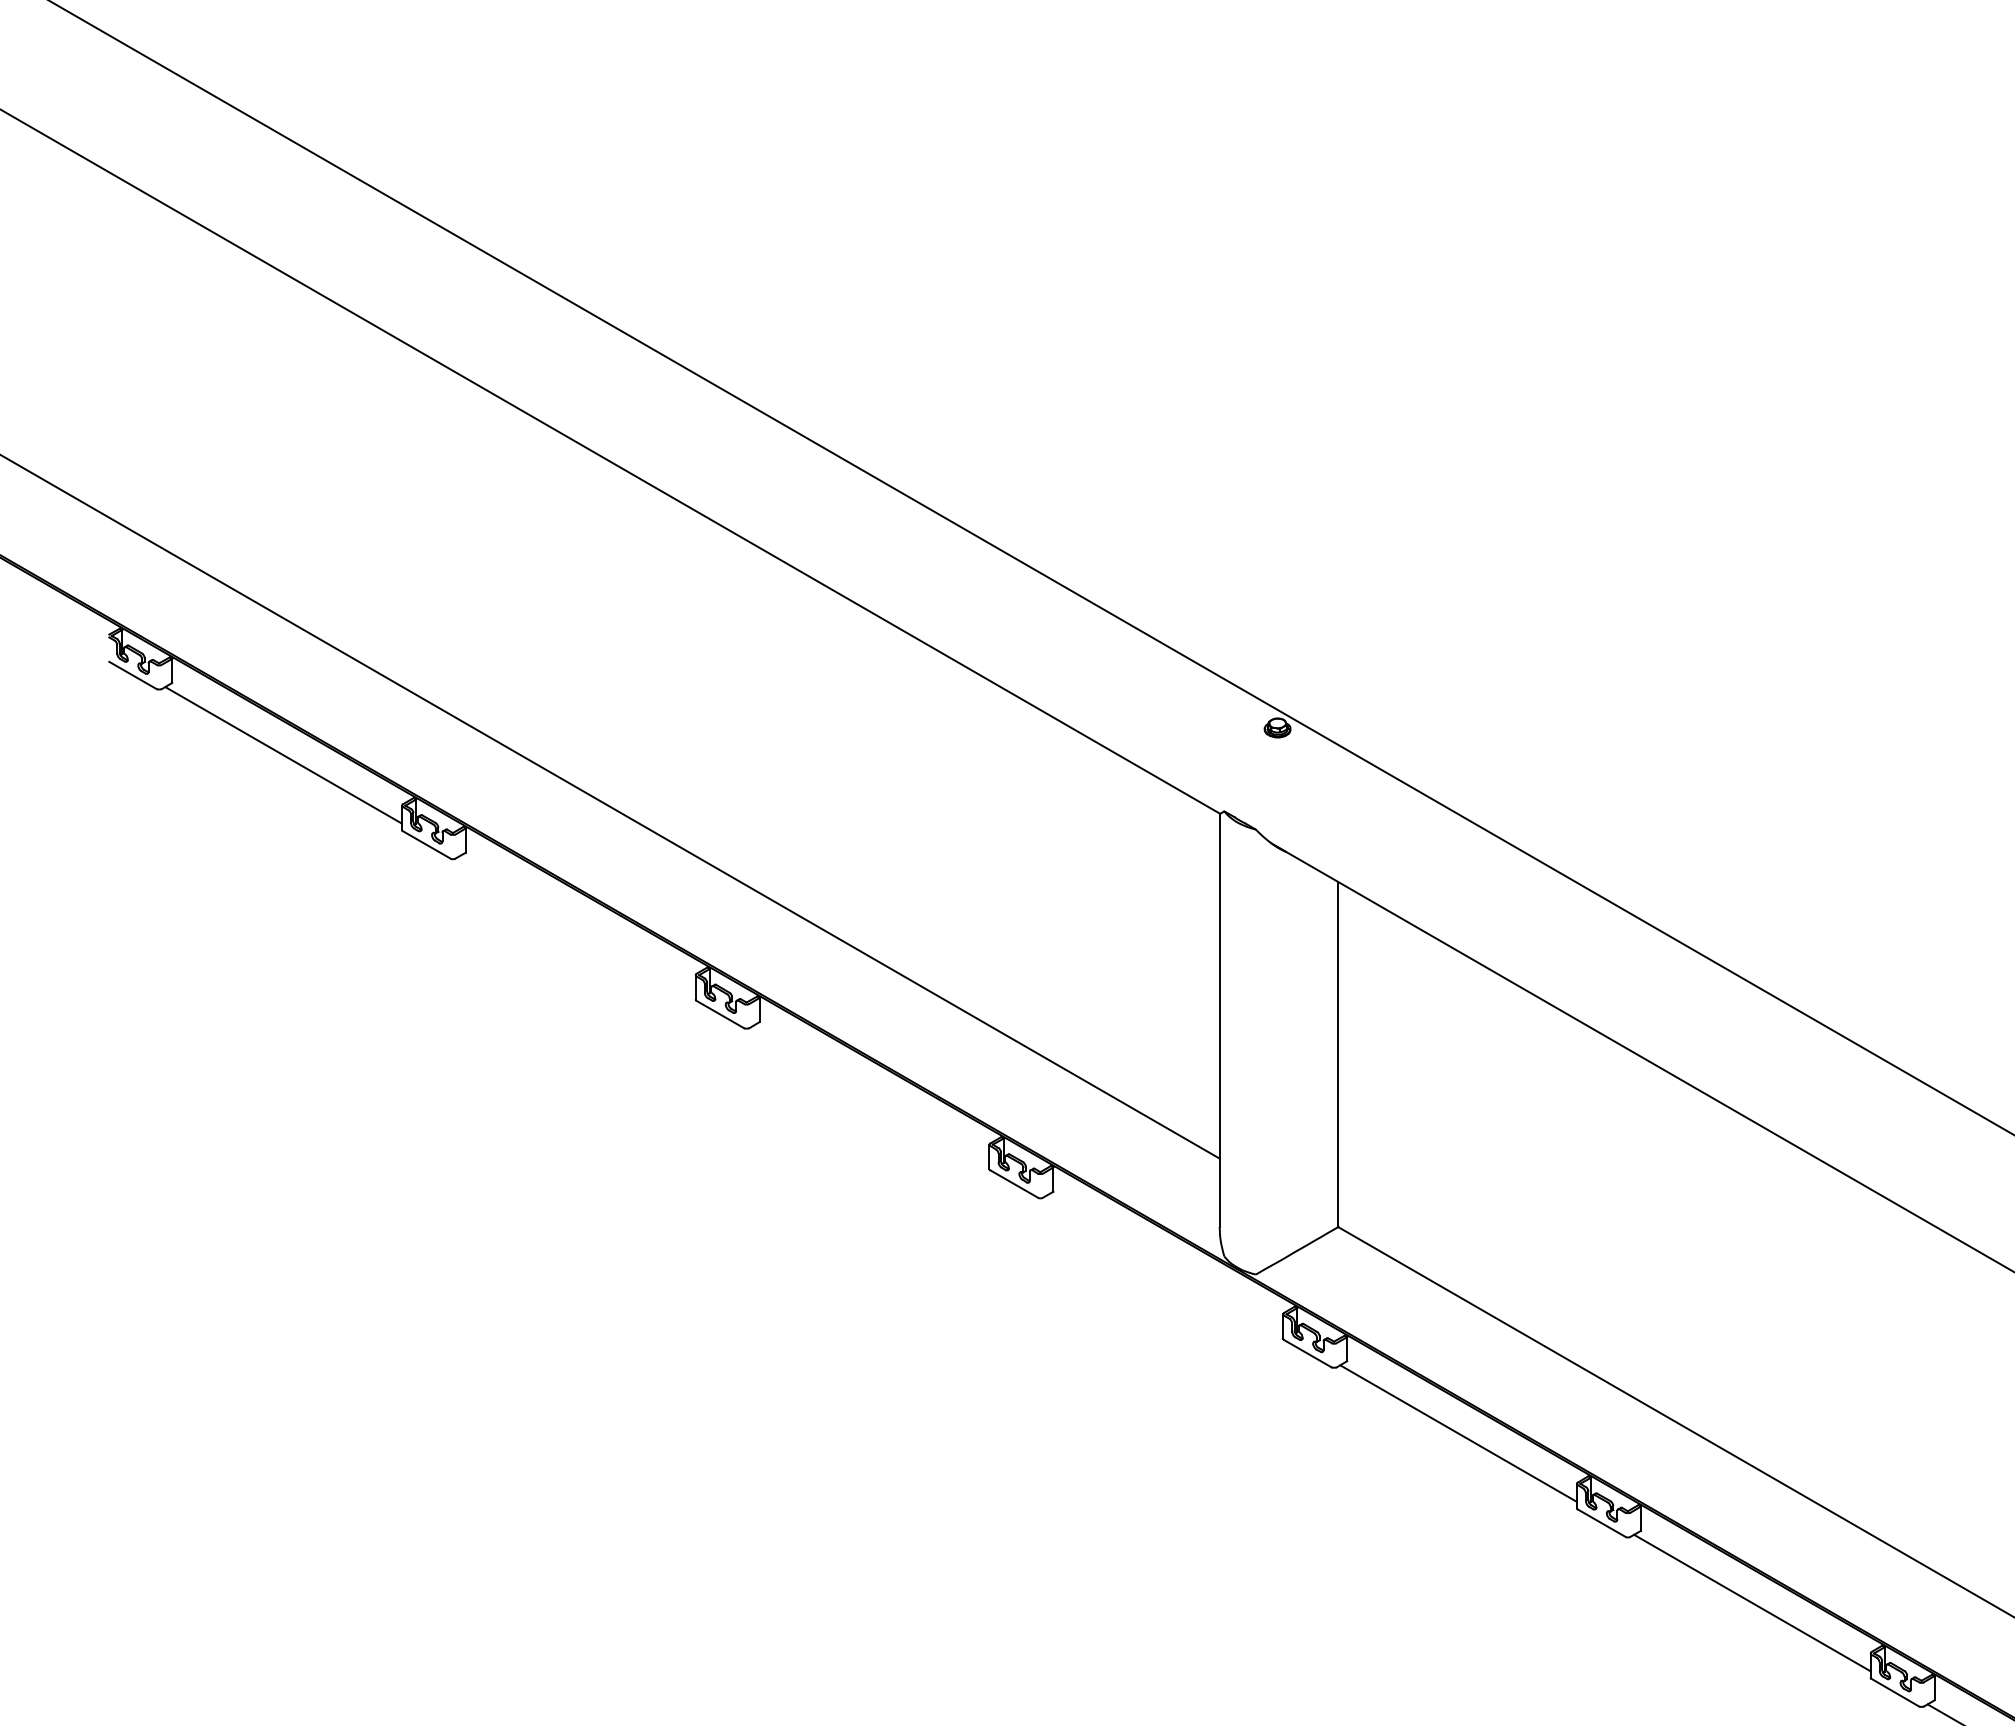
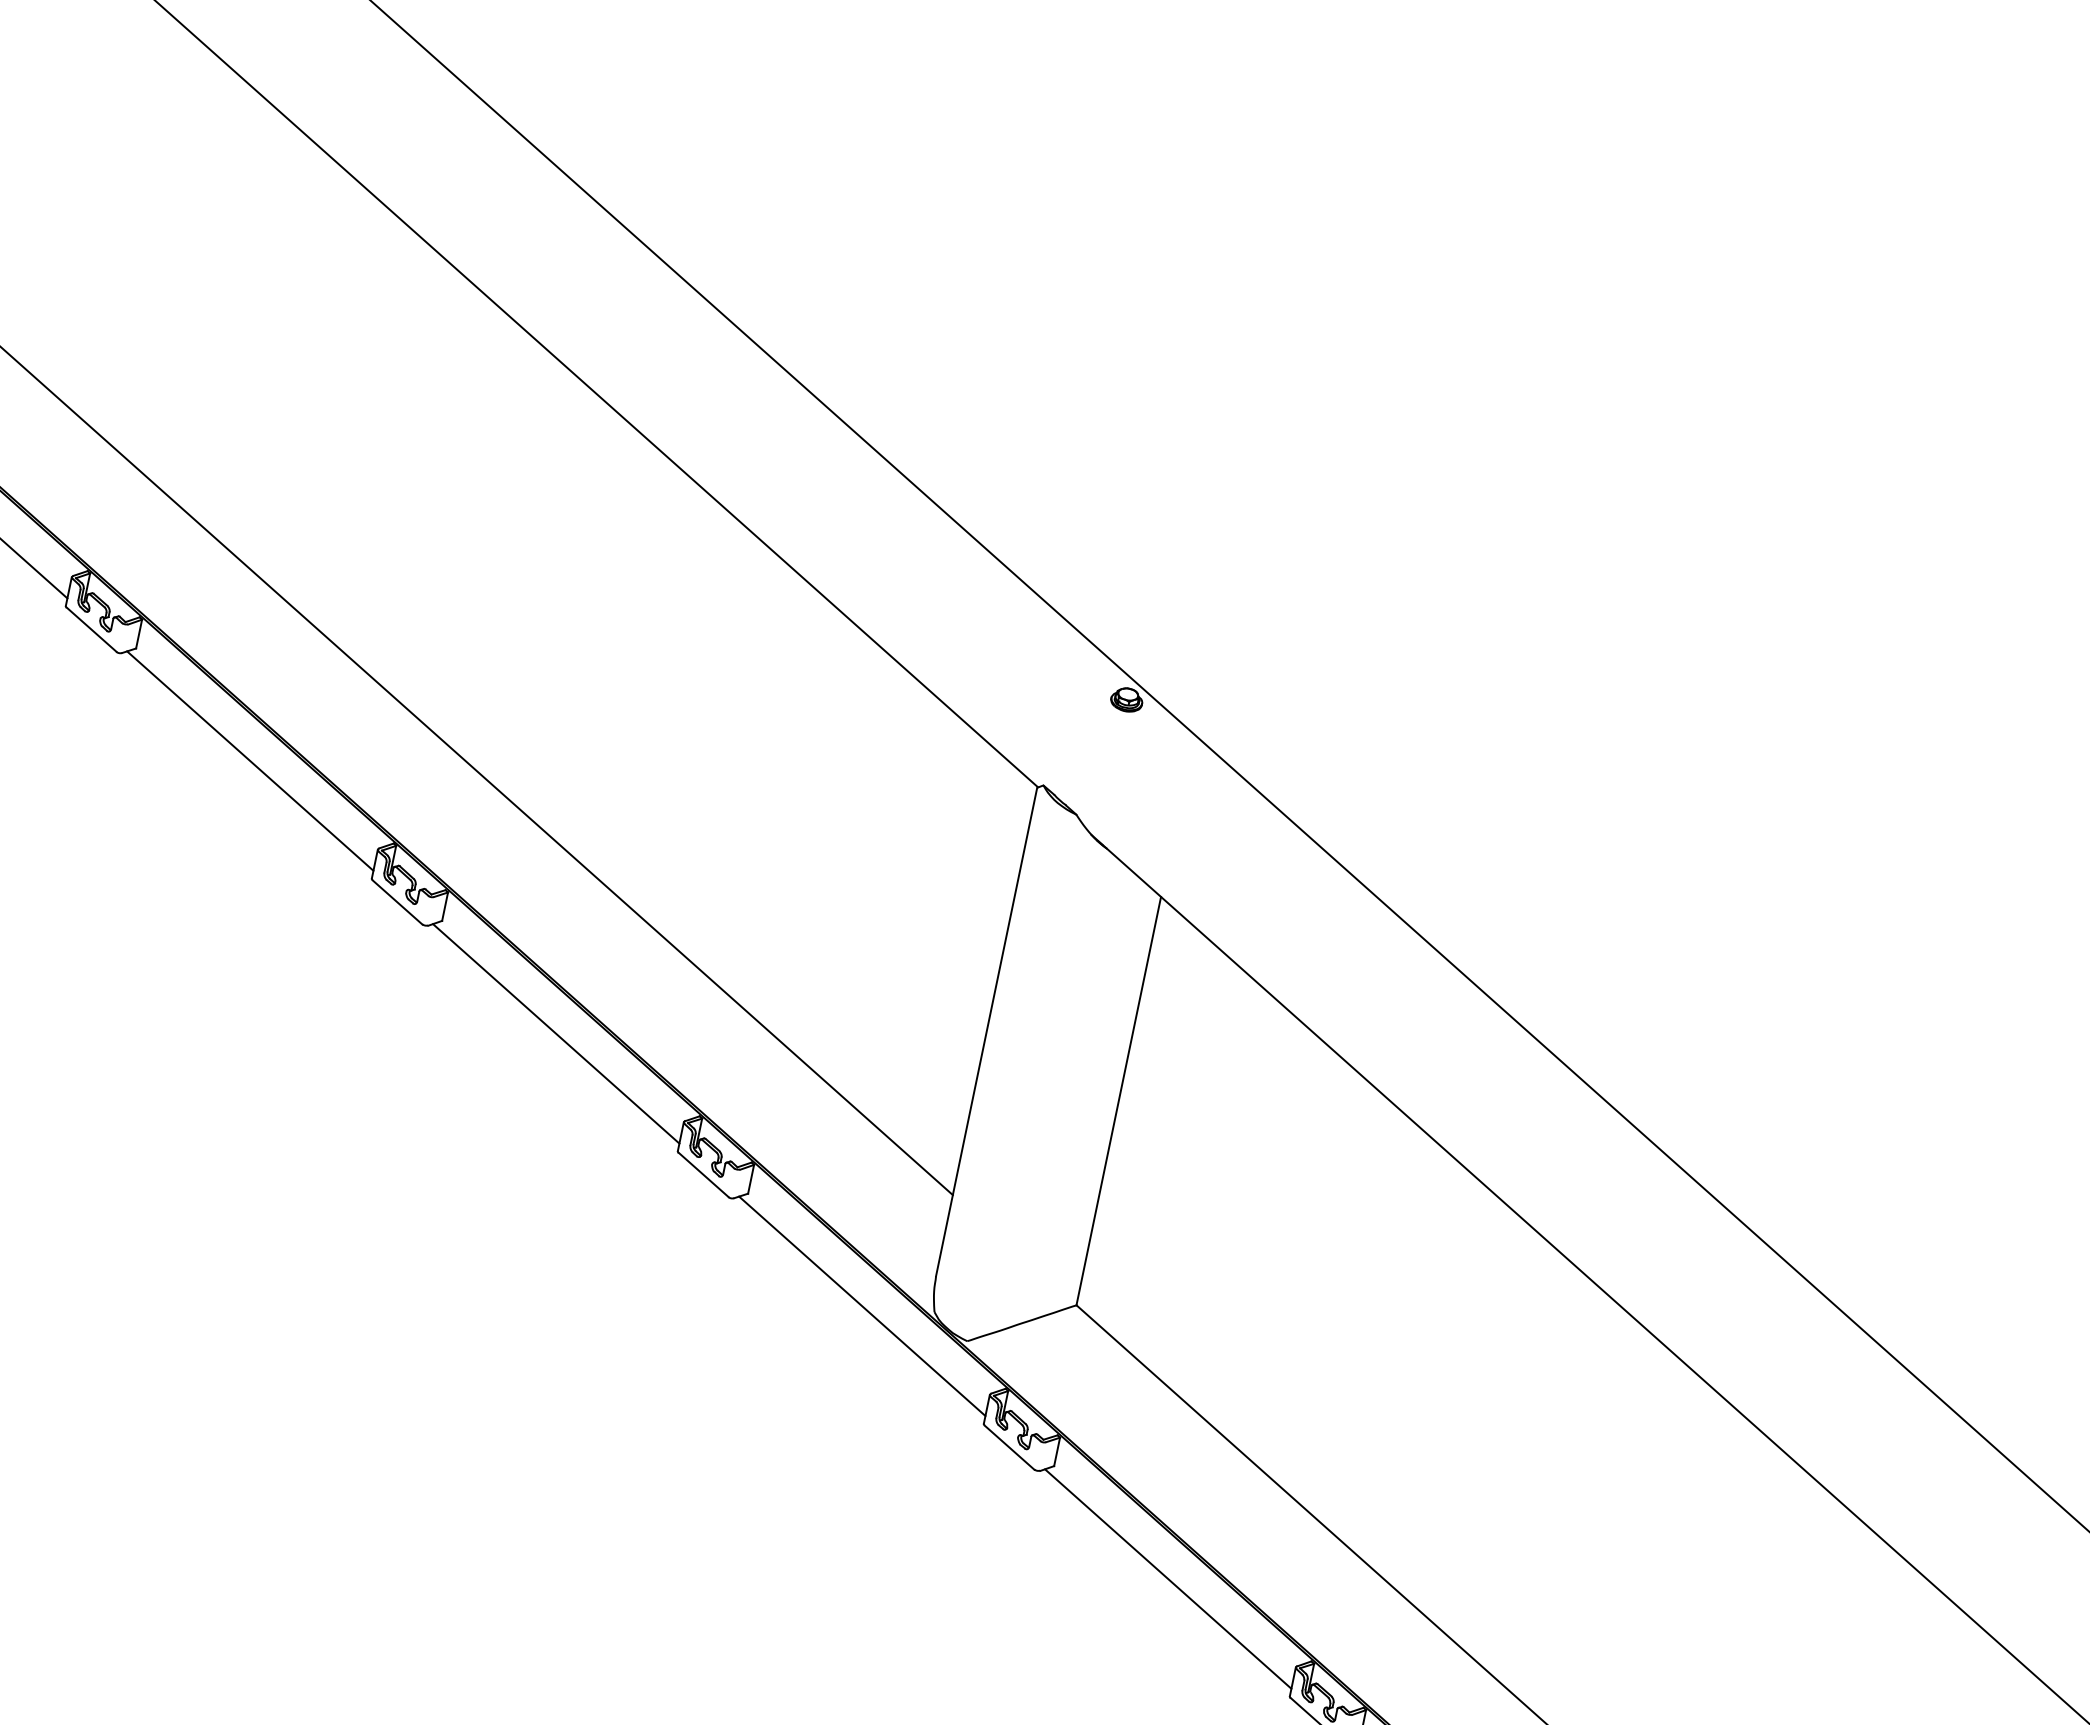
line: (577, 924) -> (250, 760), added
line: (870, 1094) -> (555, 1033), added
line: (1164, 1263) -> (861, 1305), added

